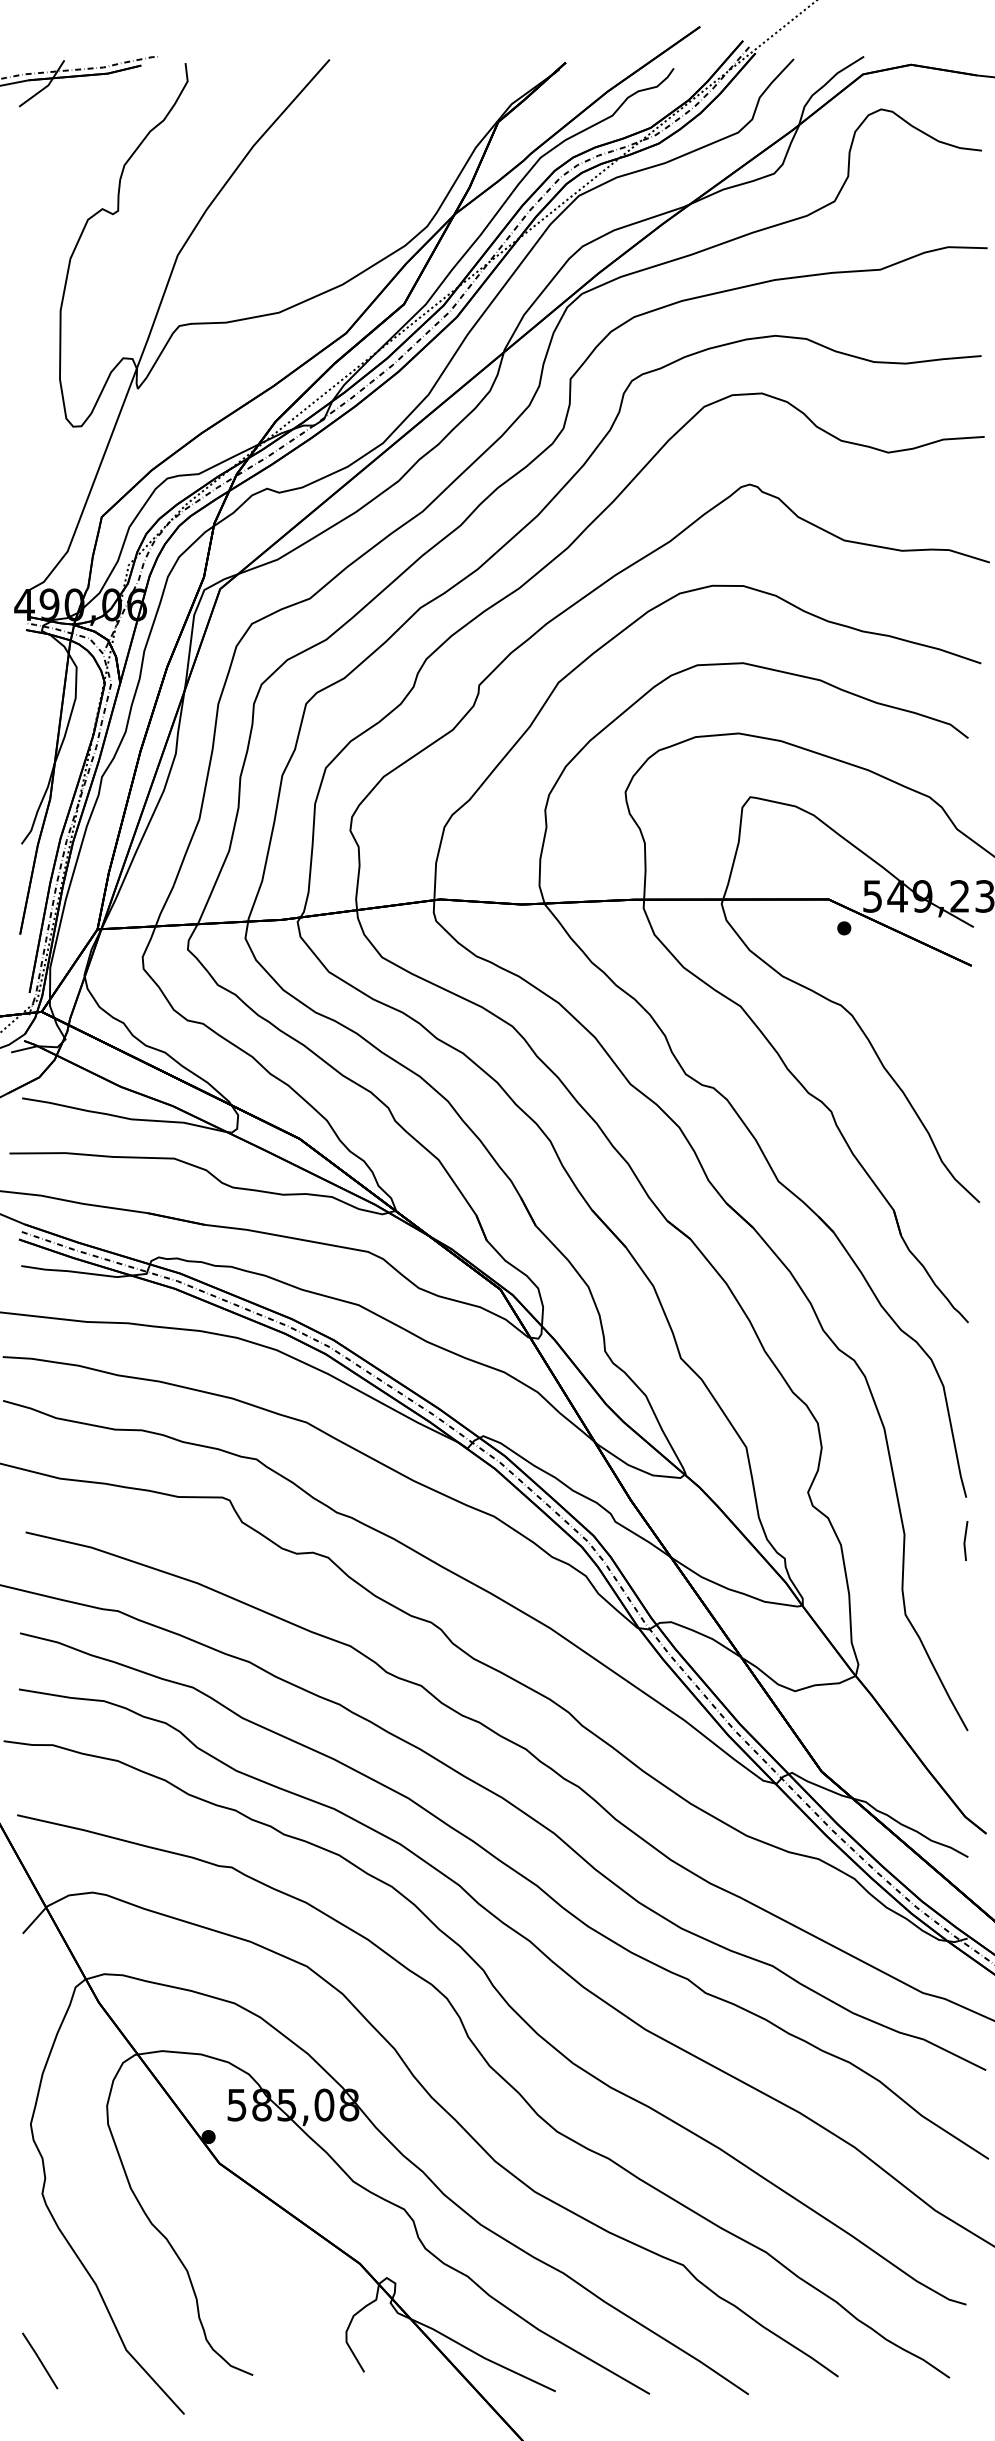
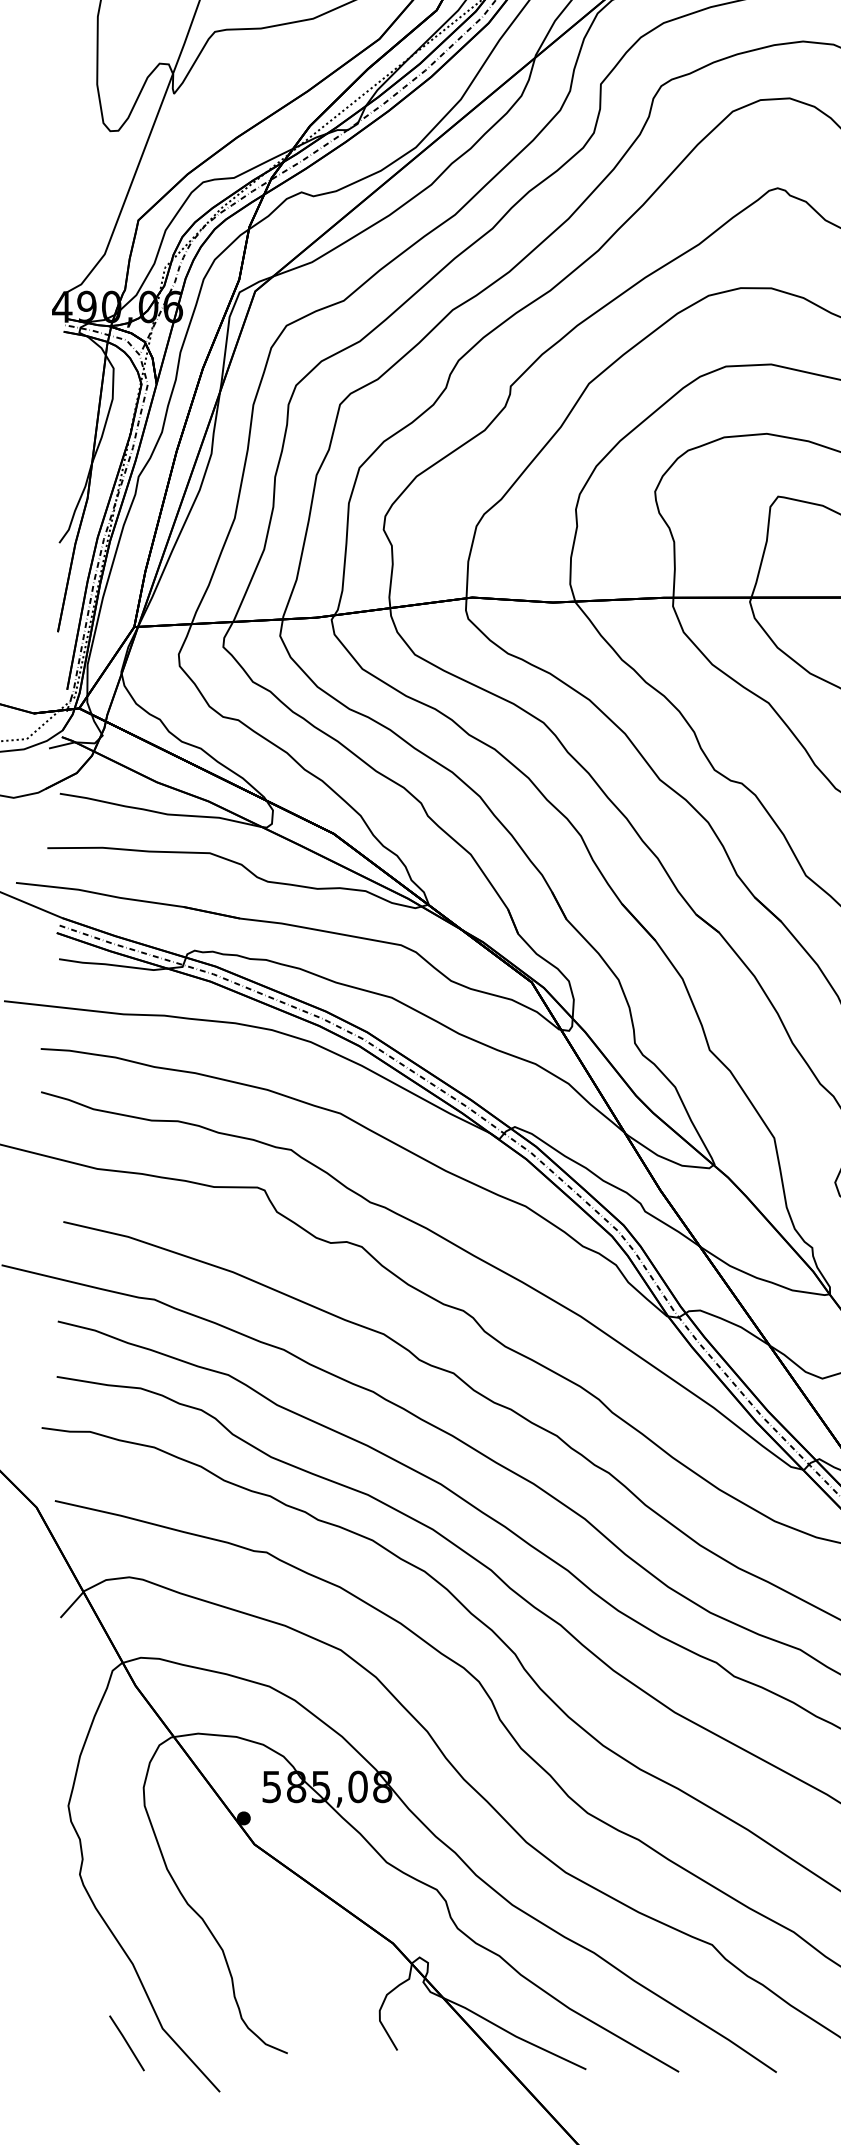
line: (40, 2360) -> (127, 2042), moved

